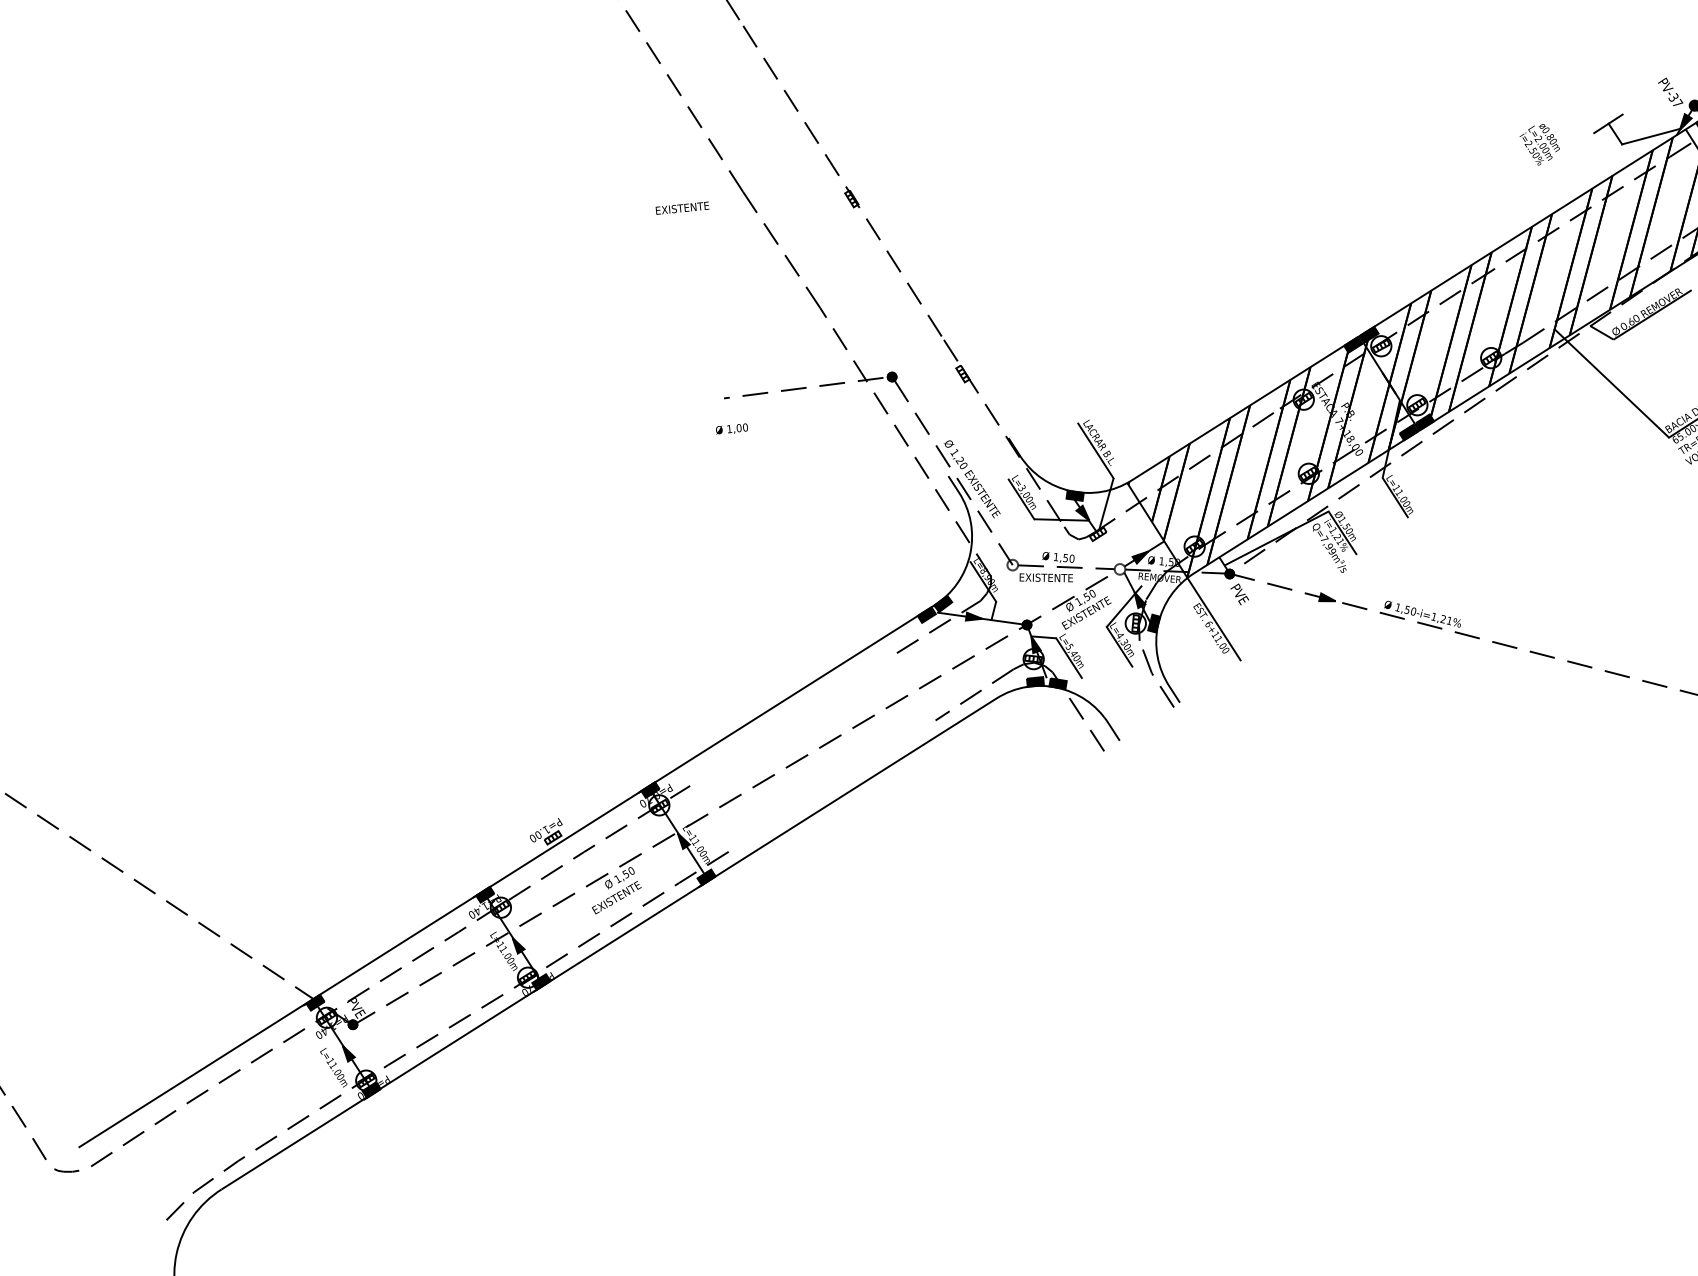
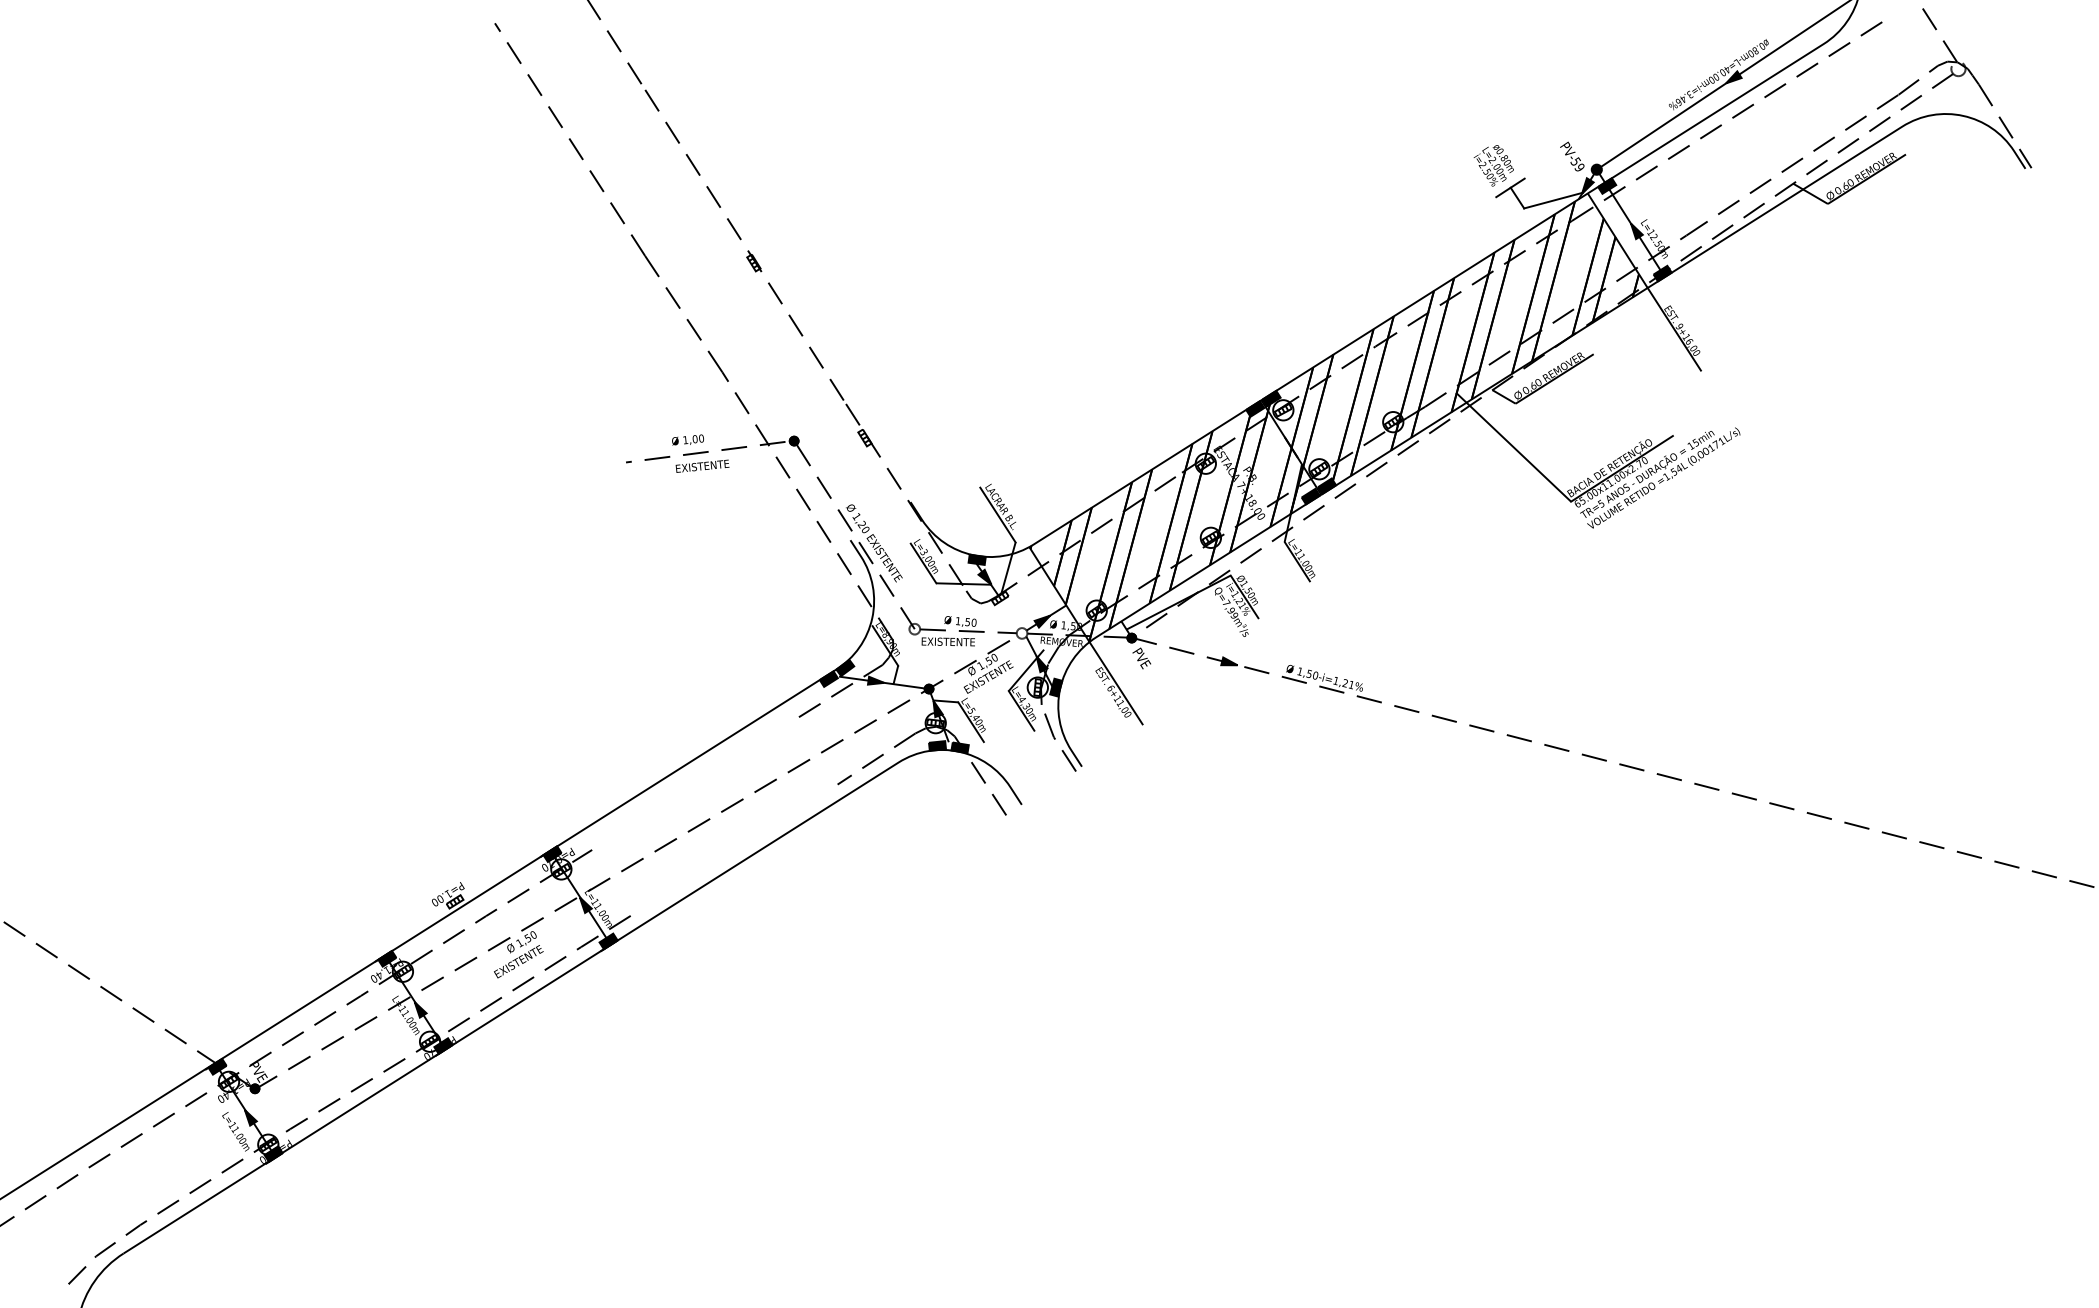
text: (1677, 100) -> (1579, 164), PV-37 -> PV-59
text: (1539, 144) -> (1493, 165), moved
text: (682, 207) -> (702, 465), moved
text: (731, 428) -> (687, 439), moved

